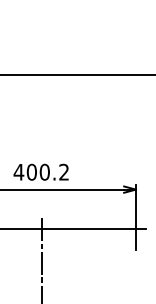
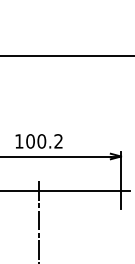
text: (18, 172) -> (18, 141), 400.2 -> 100.2

